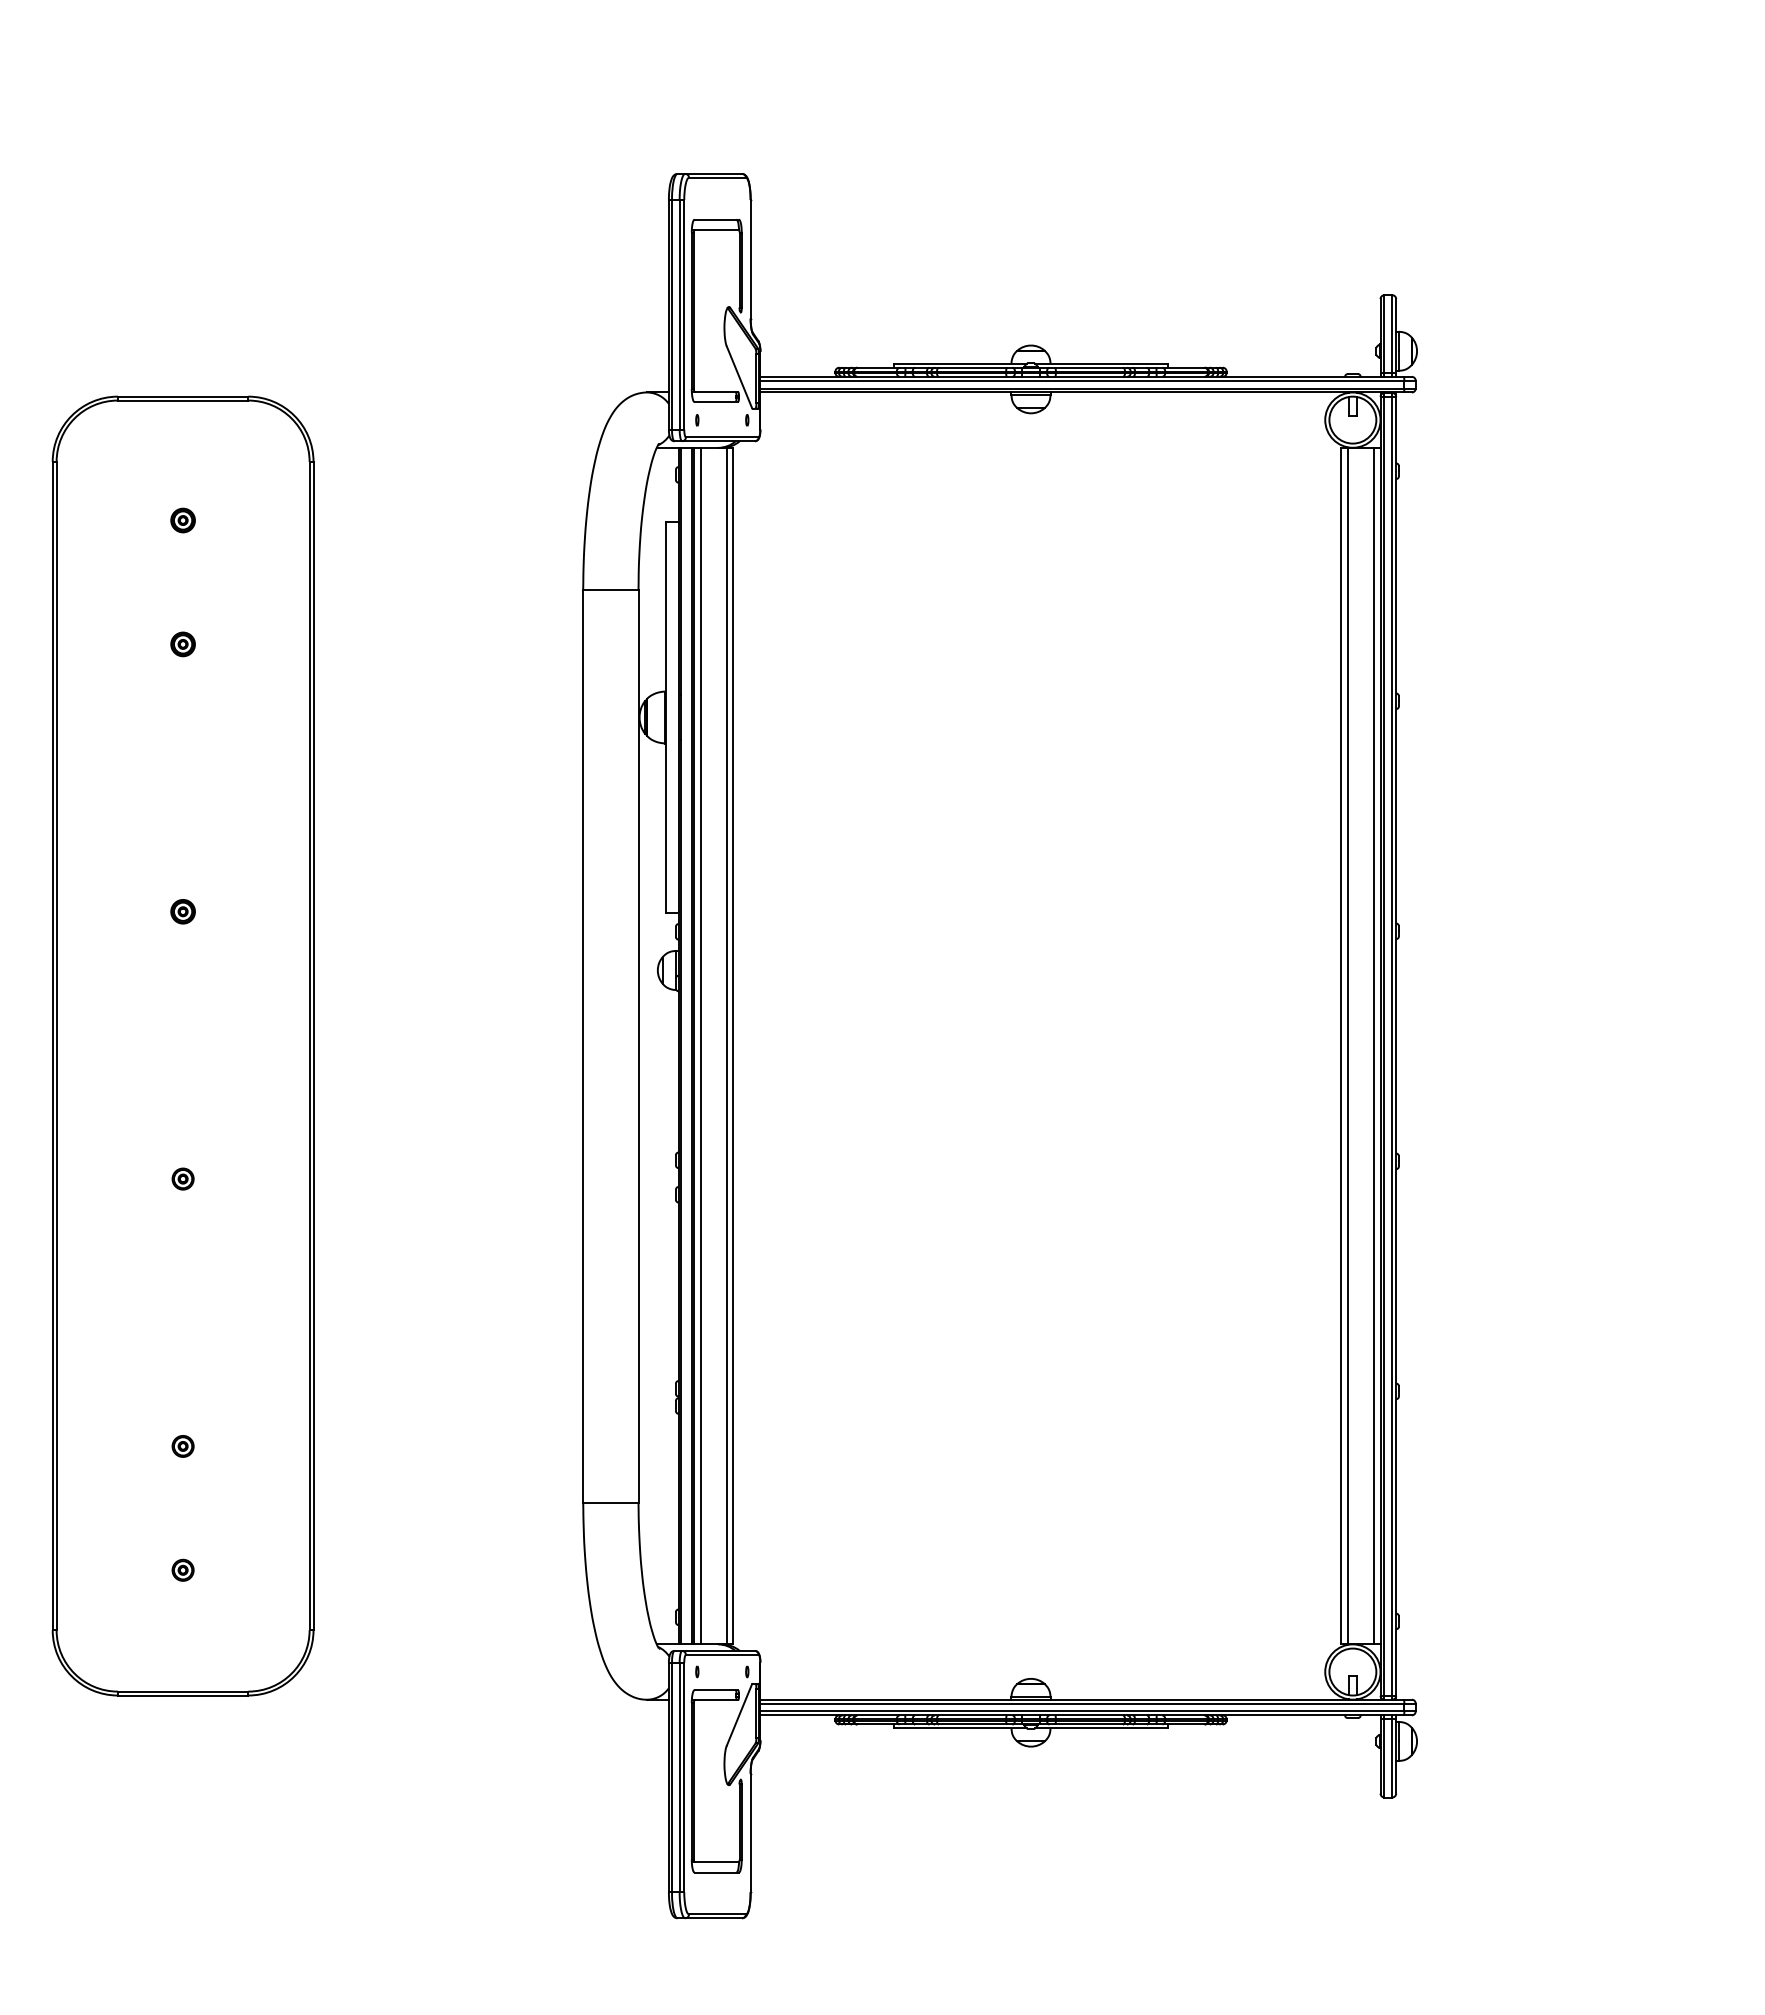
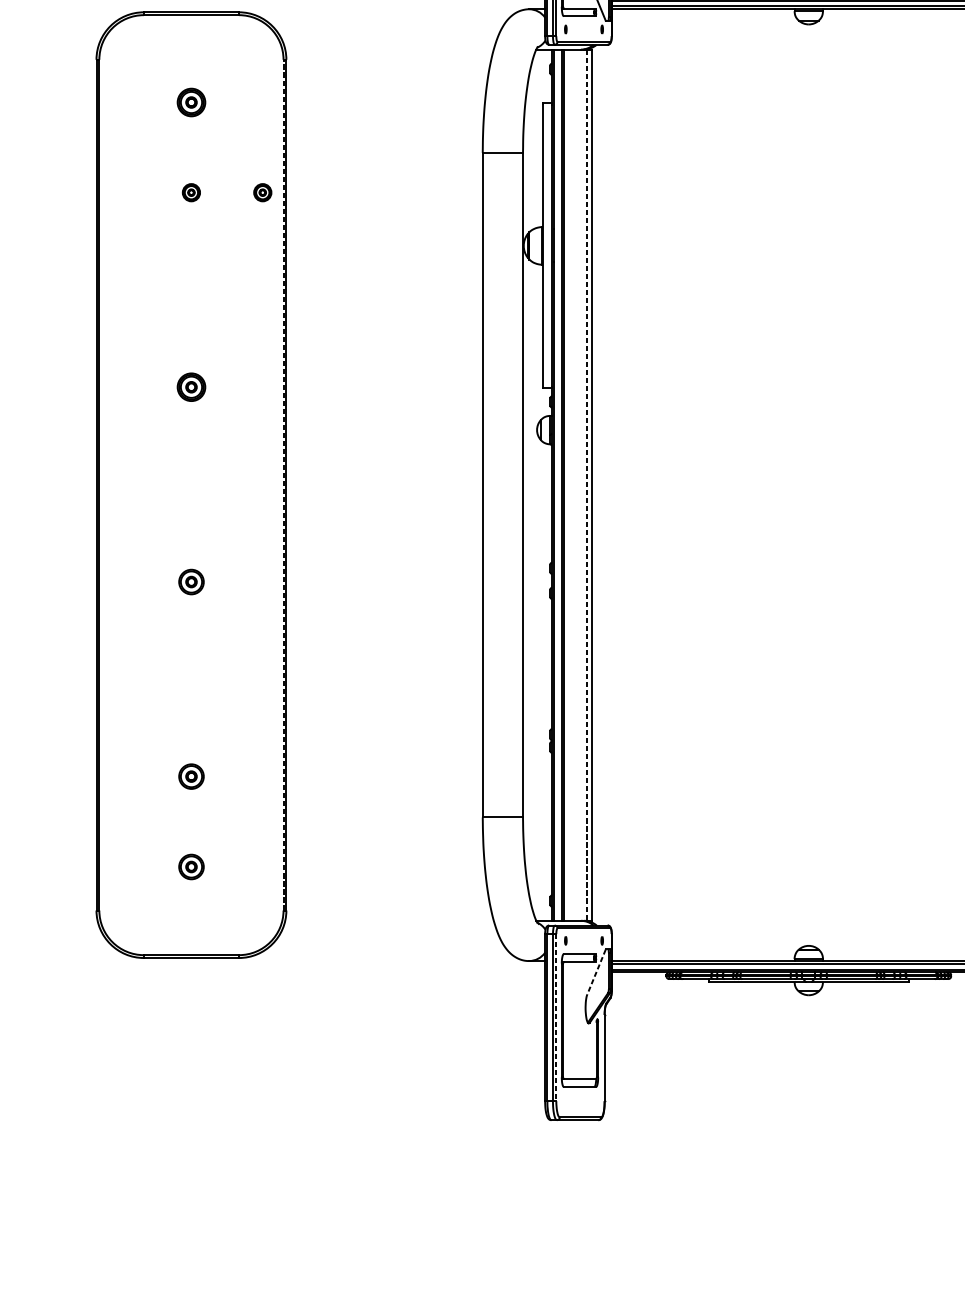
part: (182, 520) -> (190, 102), size x1.6
part: (280, 644) -> (262, 192), added
part: (182, 911) -> (190, 387), size x1.6
line: (309, 1045) -> (283, 484), solid -> dashed
line: (701, 1045) -> (568, 484), removed
line: (726, 1046) -> (587, 485), solid -> dashed
part: (182, 1178) -> (190, 581), size x1.6
part: (182, 1446) -> (190, 776), size x1.6
part: (182, 1569) -> (190, 866), size x1.6
line: (739, 1715) -> (596, 972), solid -> dashed
line: (684, 1777) -> (556, 1017), solid -> dashed

